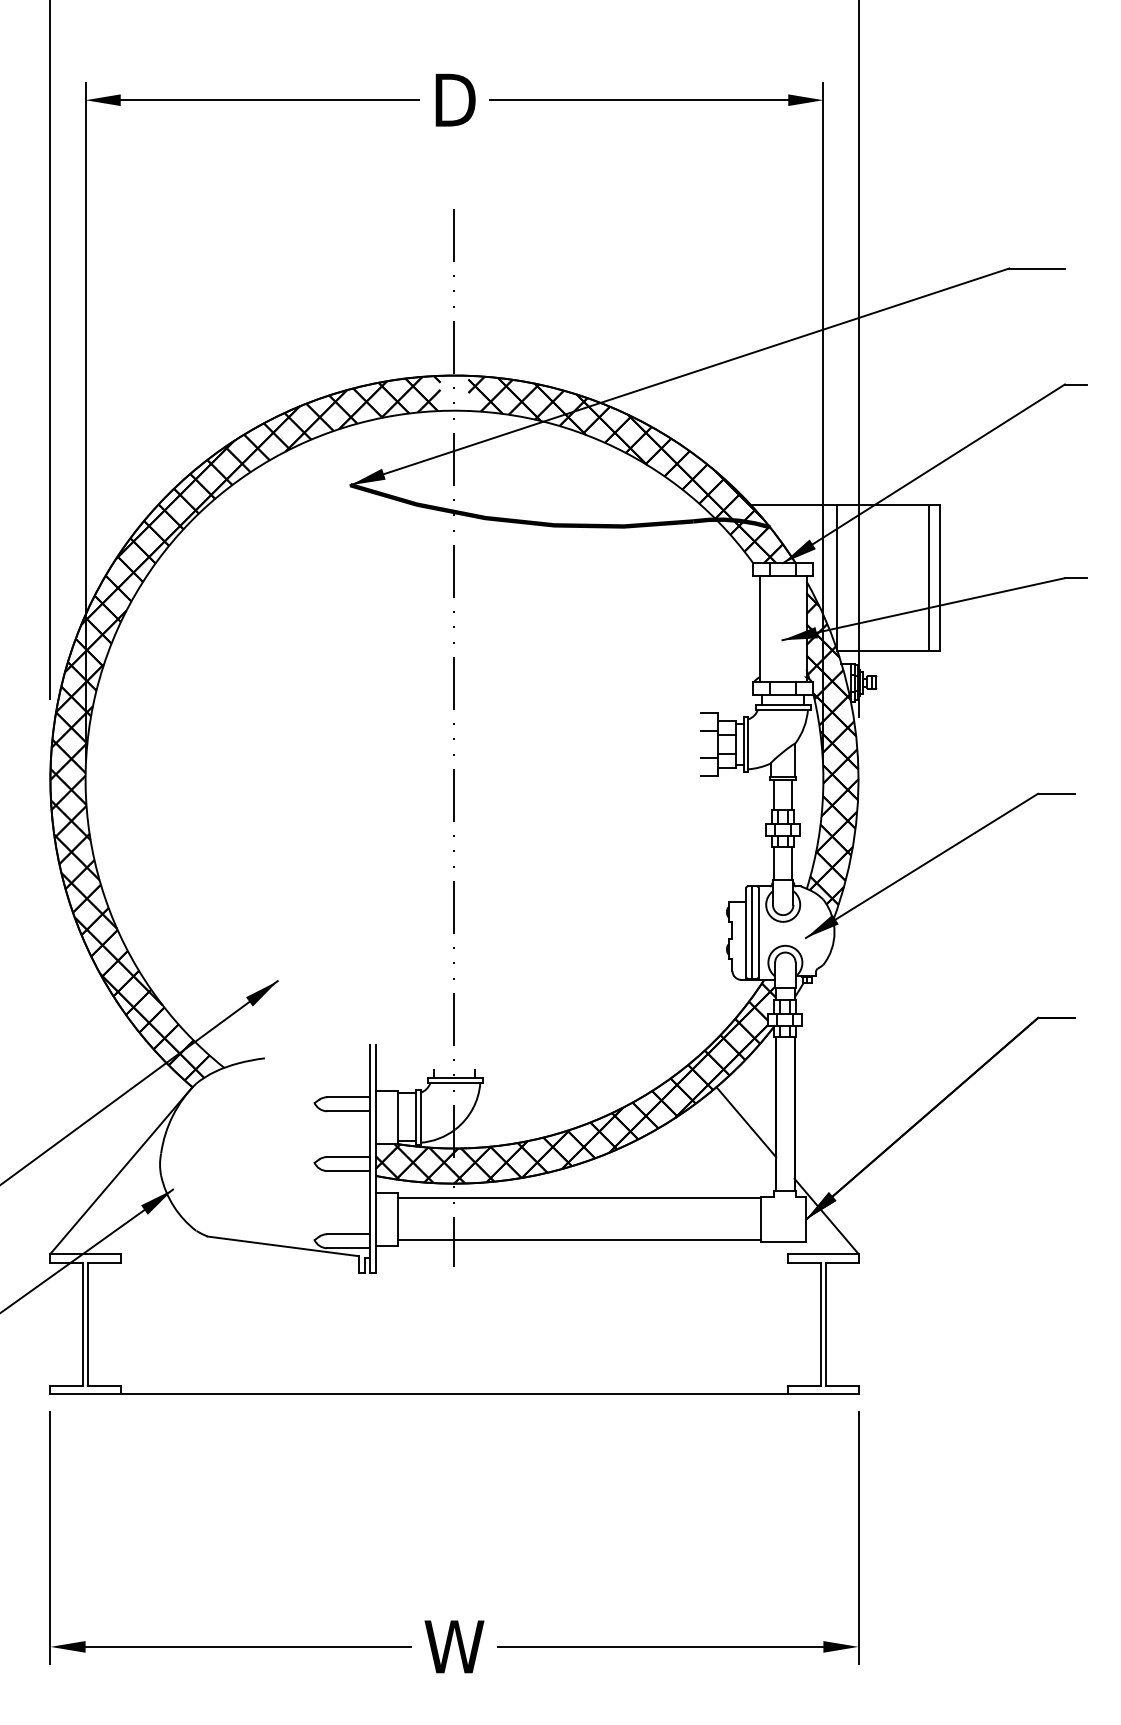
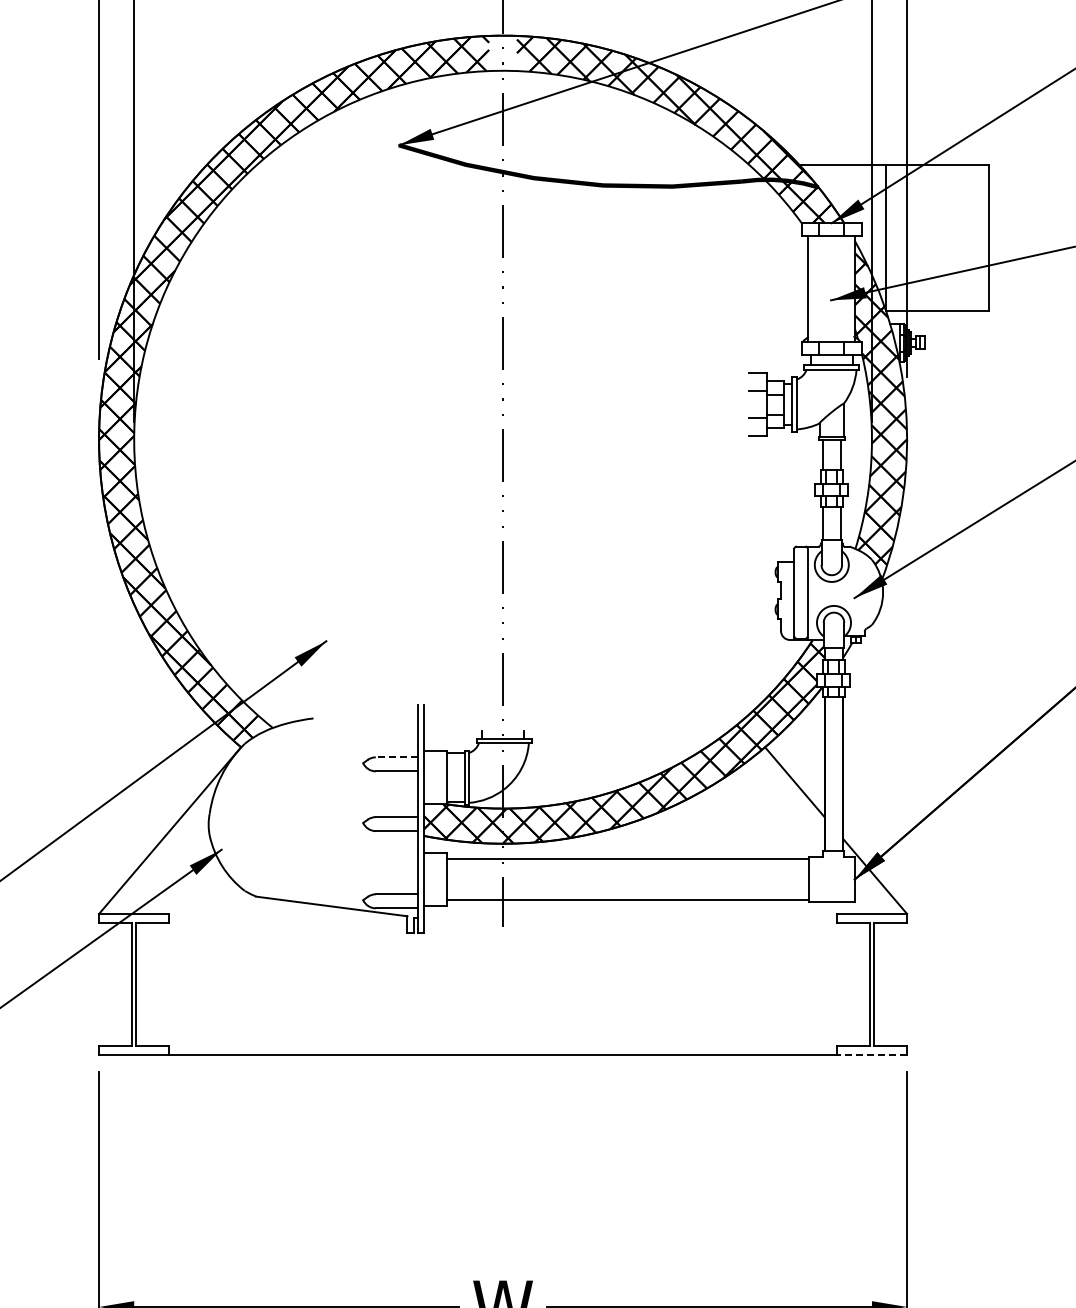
line: (929, 577) -> (978, 237), removed
line: (752, 932) -> (801, 592), removed
line: (348, 1097) -> (397, 757), solid -> dashed
line: (822, 1394) -> (871, 1054), solid -> dashed

